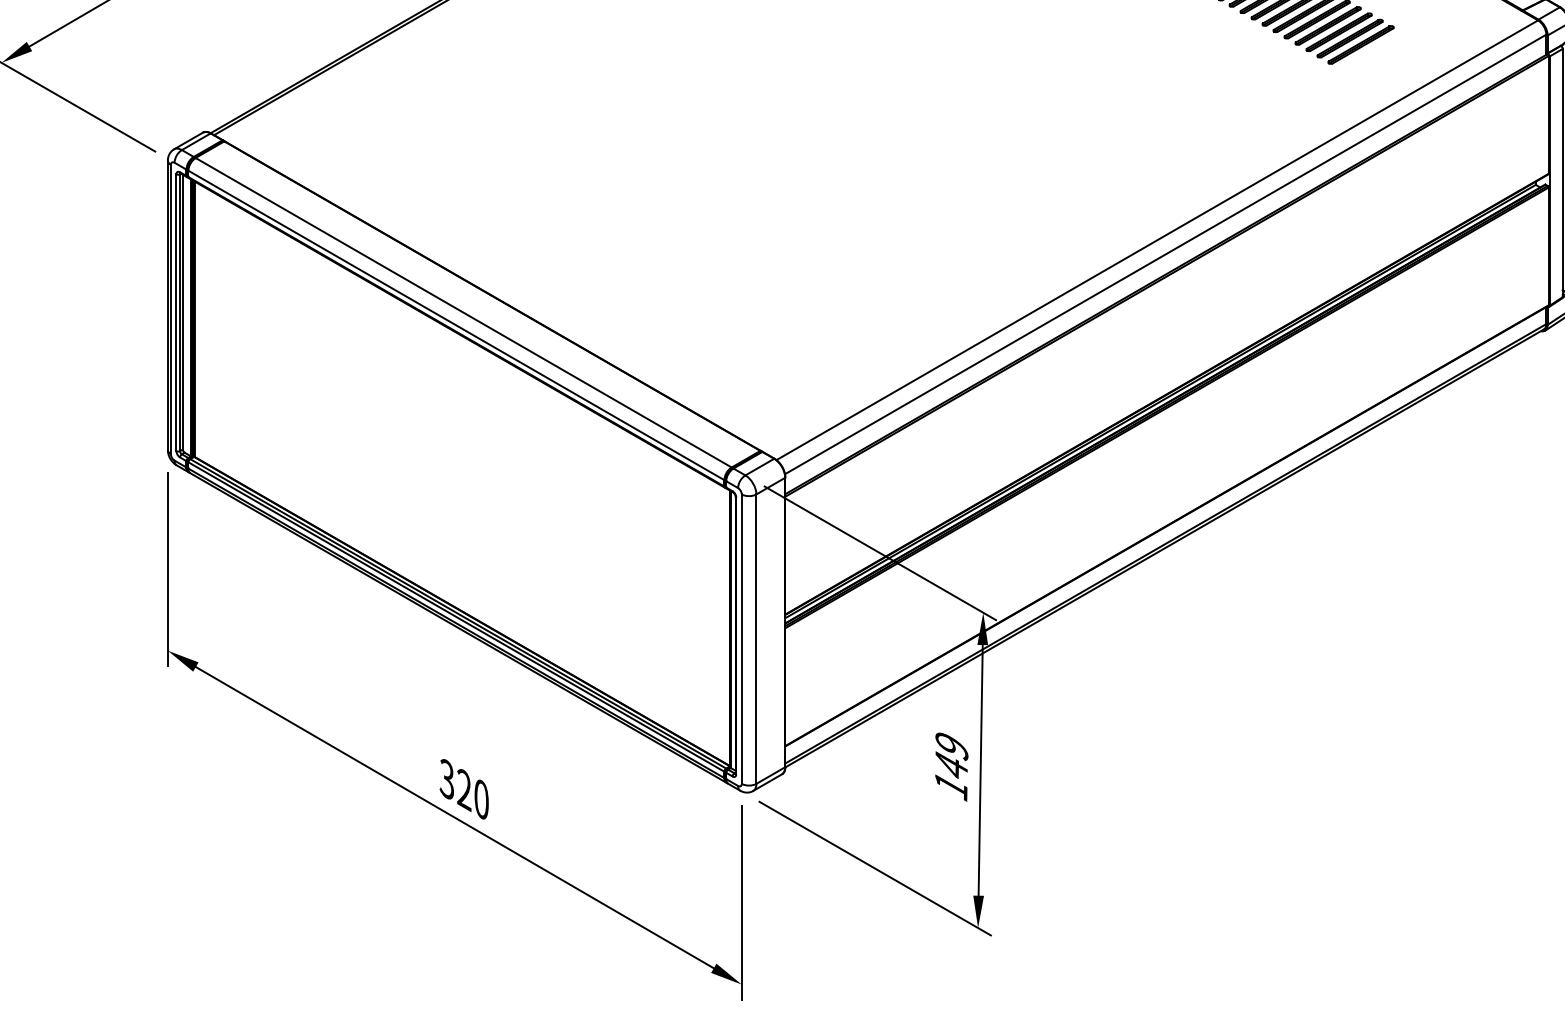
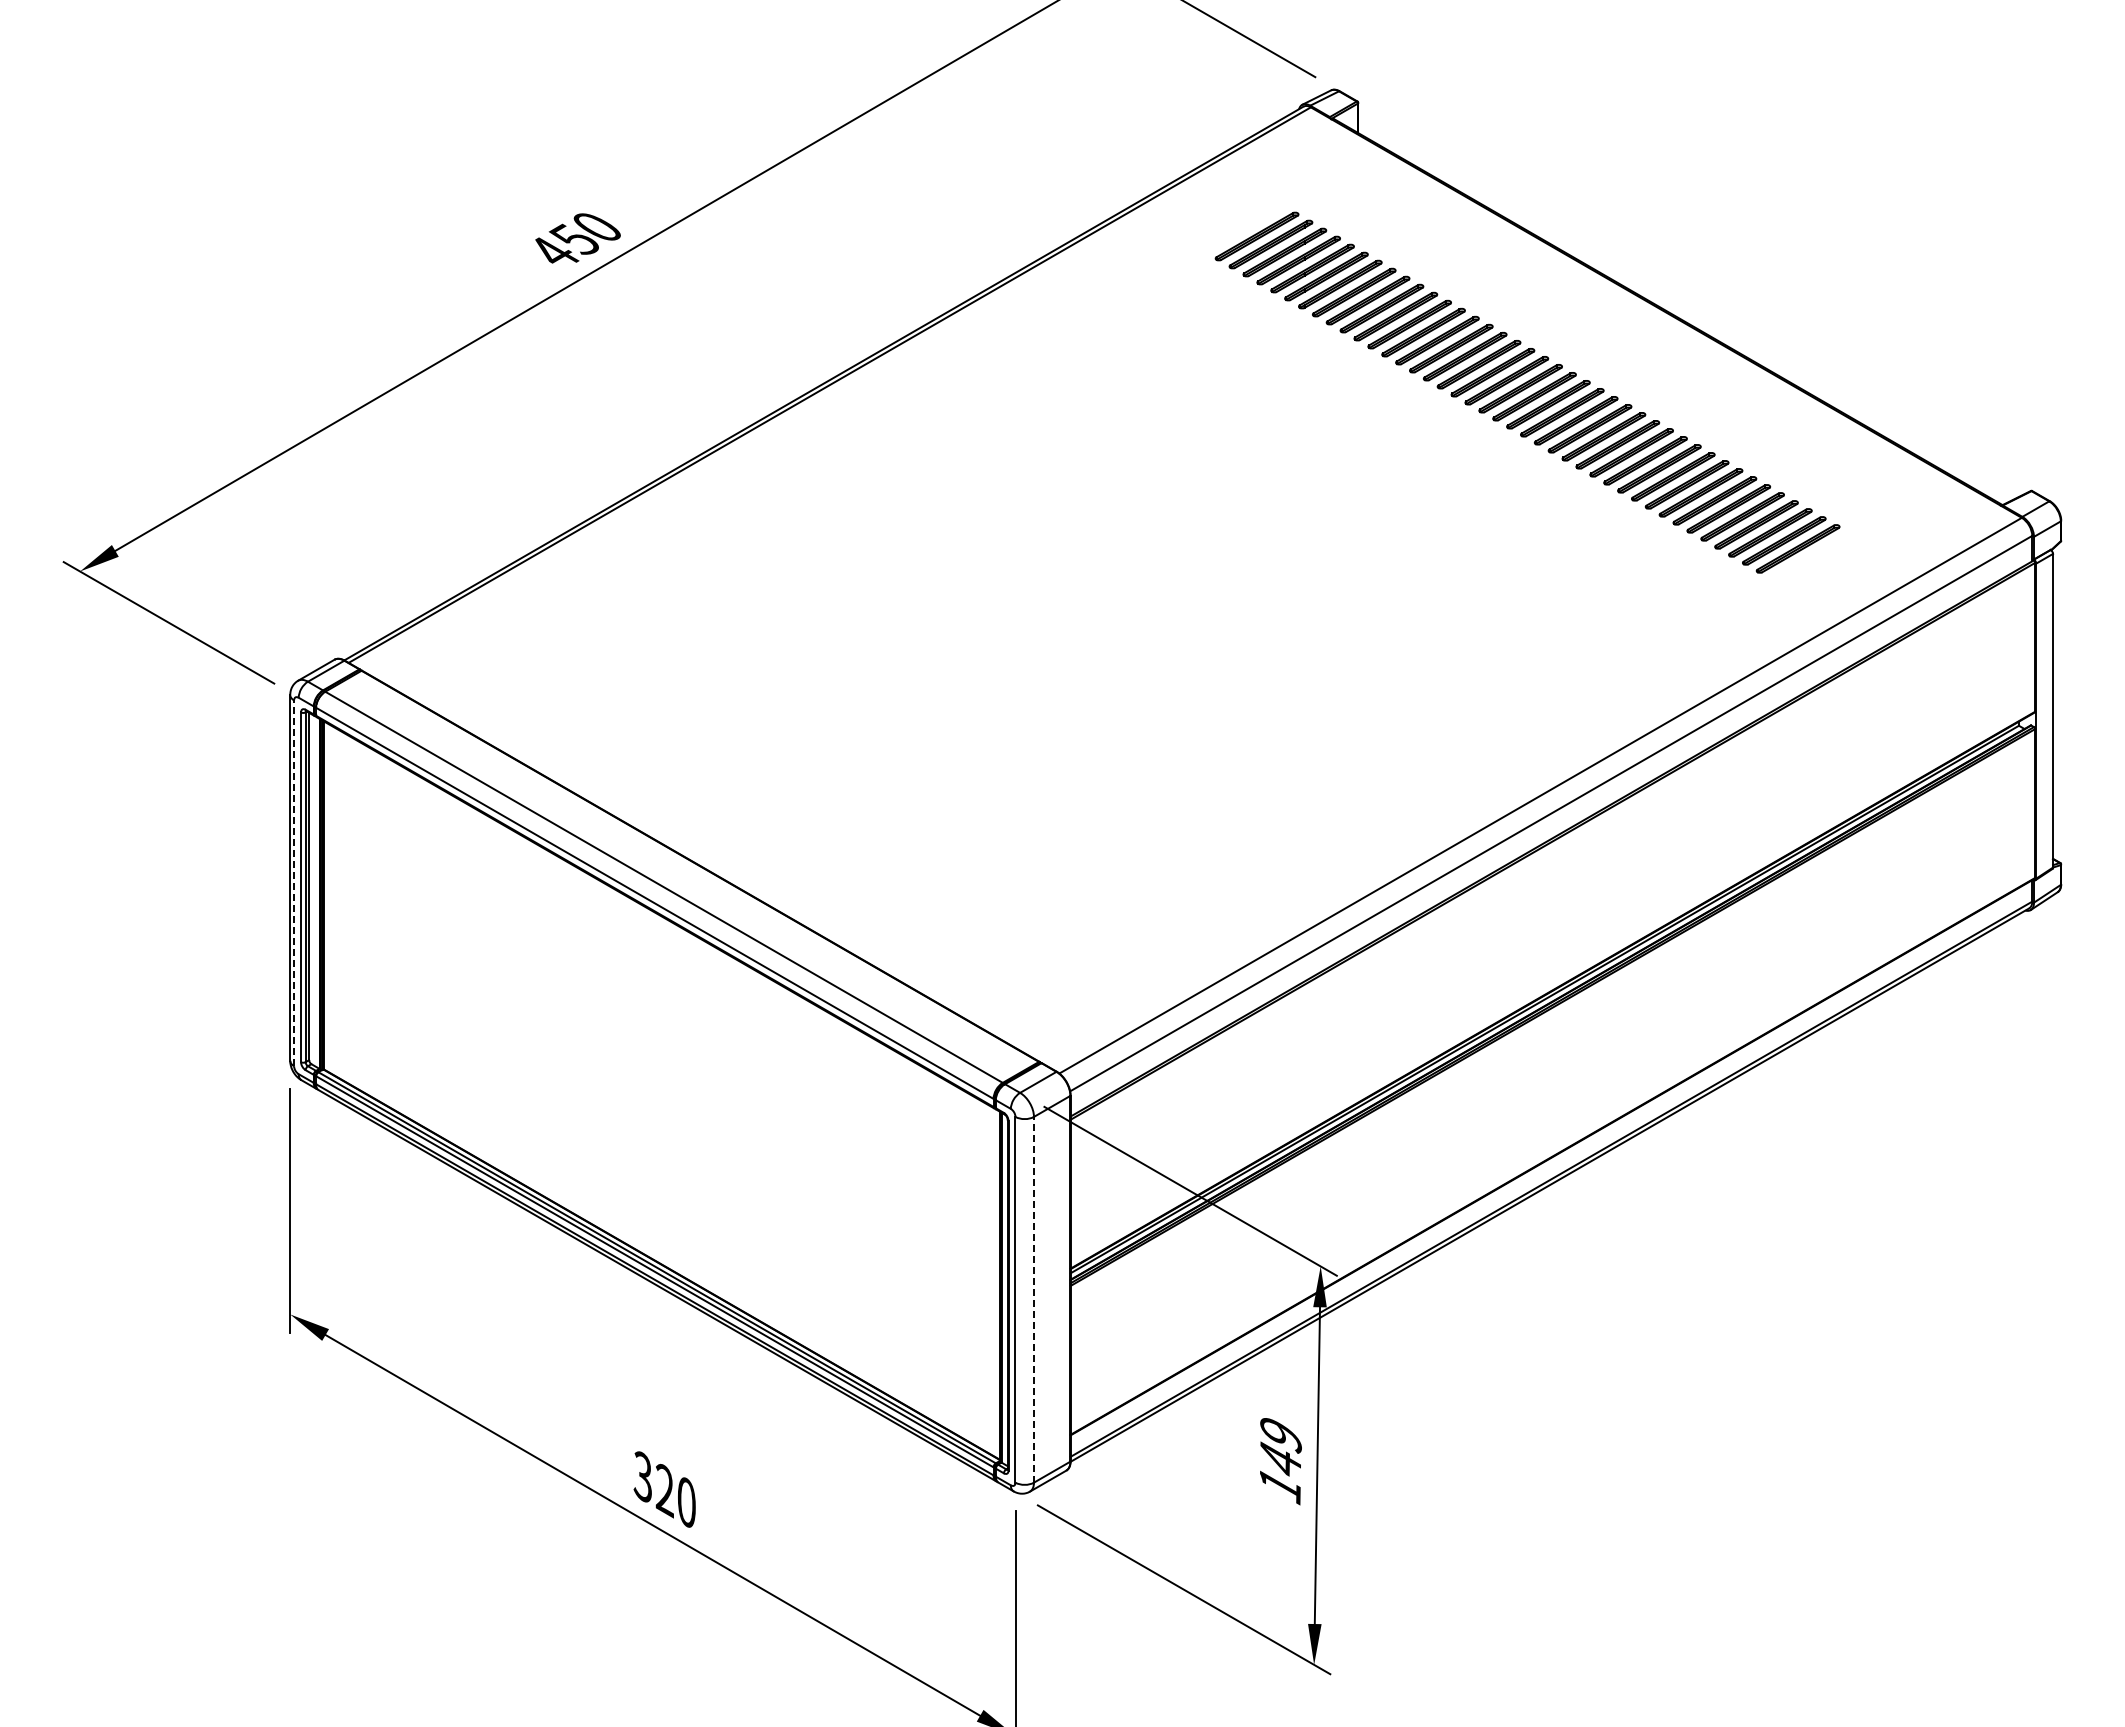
line: (171, 309) -> (294, 883), solid -> dashed
line: (756, 638) -> (1033, 1299), solid -> dashed

